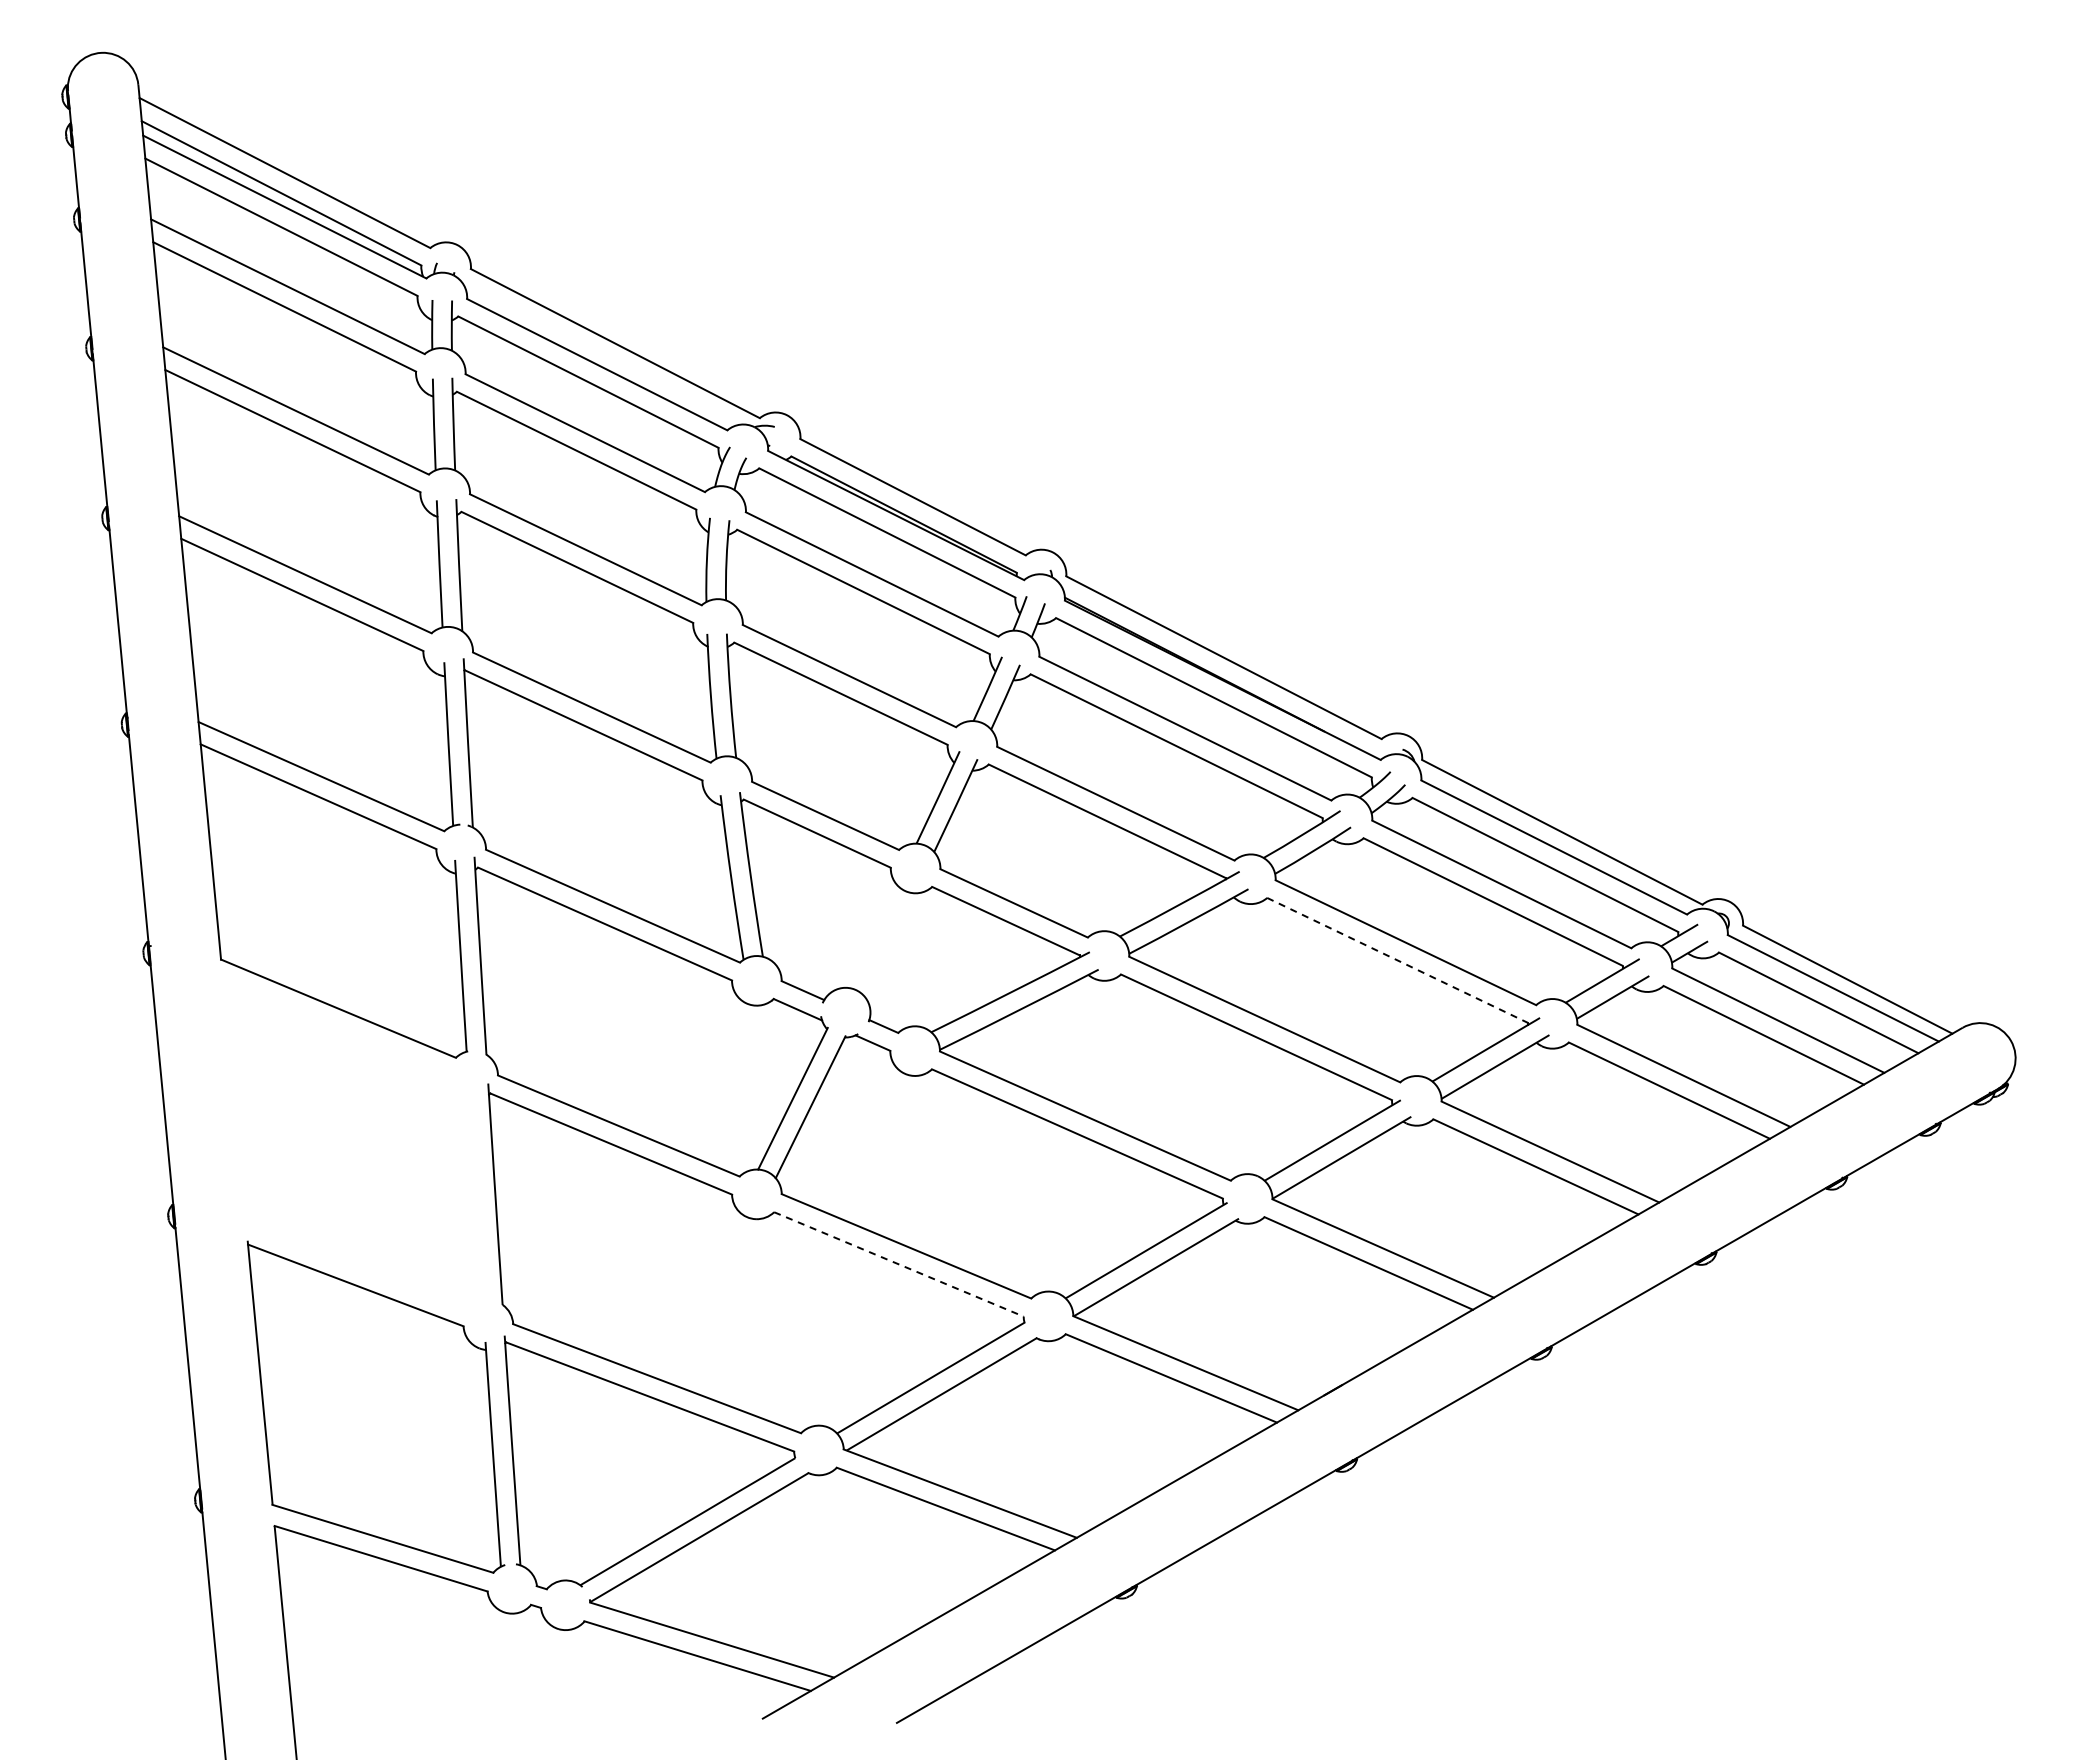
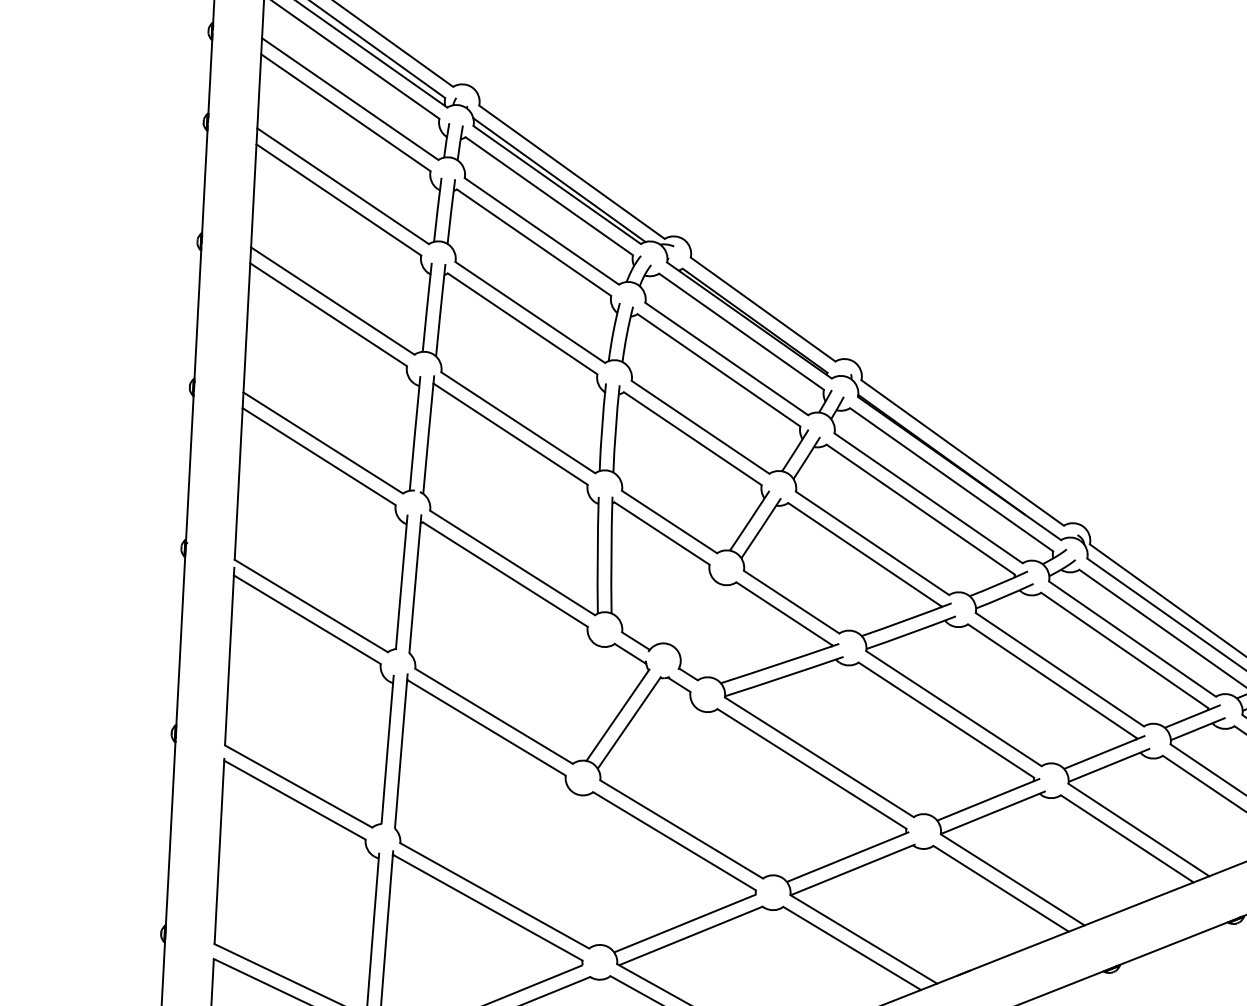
line: (599, 357) -> (559, 180), added
line: (1397, 960) -> (1052, 681), dashed -> solid
part: (352, 1138) -> (307, 697), added
line: (899, 1264) -> (674, 841), dashed -> solid

